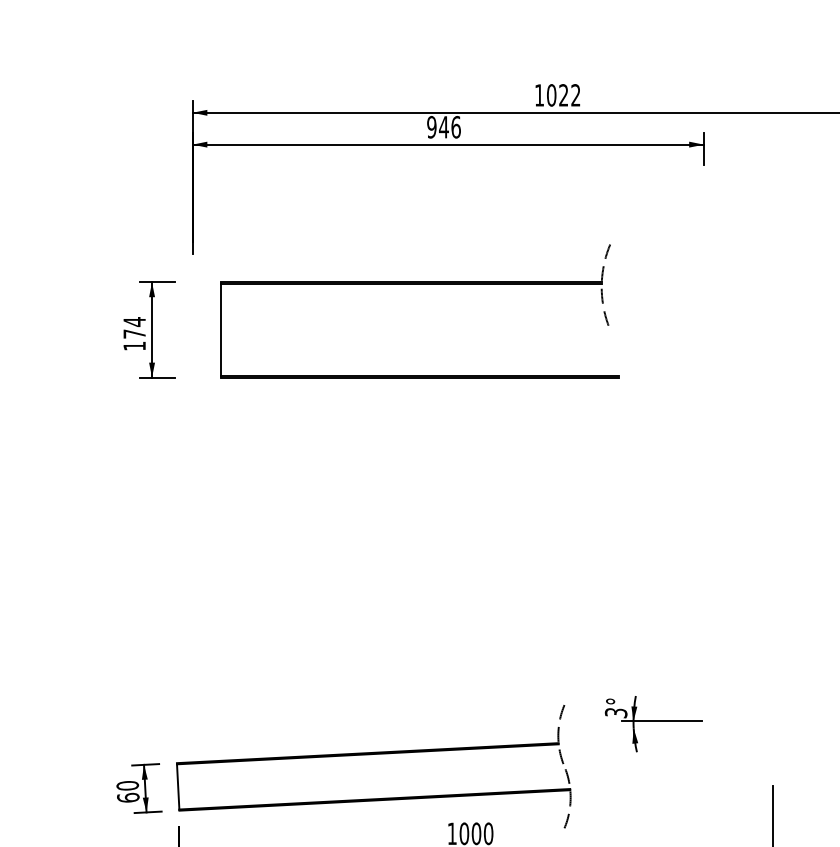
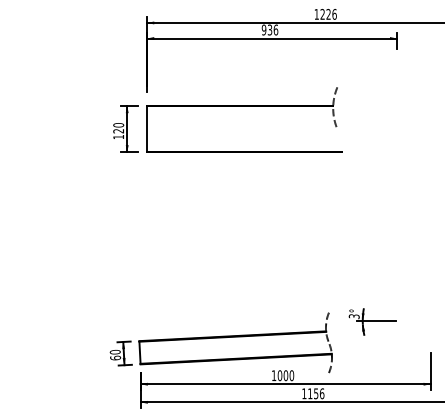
text: (563, 95) -> (328, 14), 1022 -> 1226
text: (442, 126) -> (269, 29), 946 -> 936
part: (420, 283) -> (244, 106), moved
text: (134, 326) -> (118, 127), 174 -> 120

